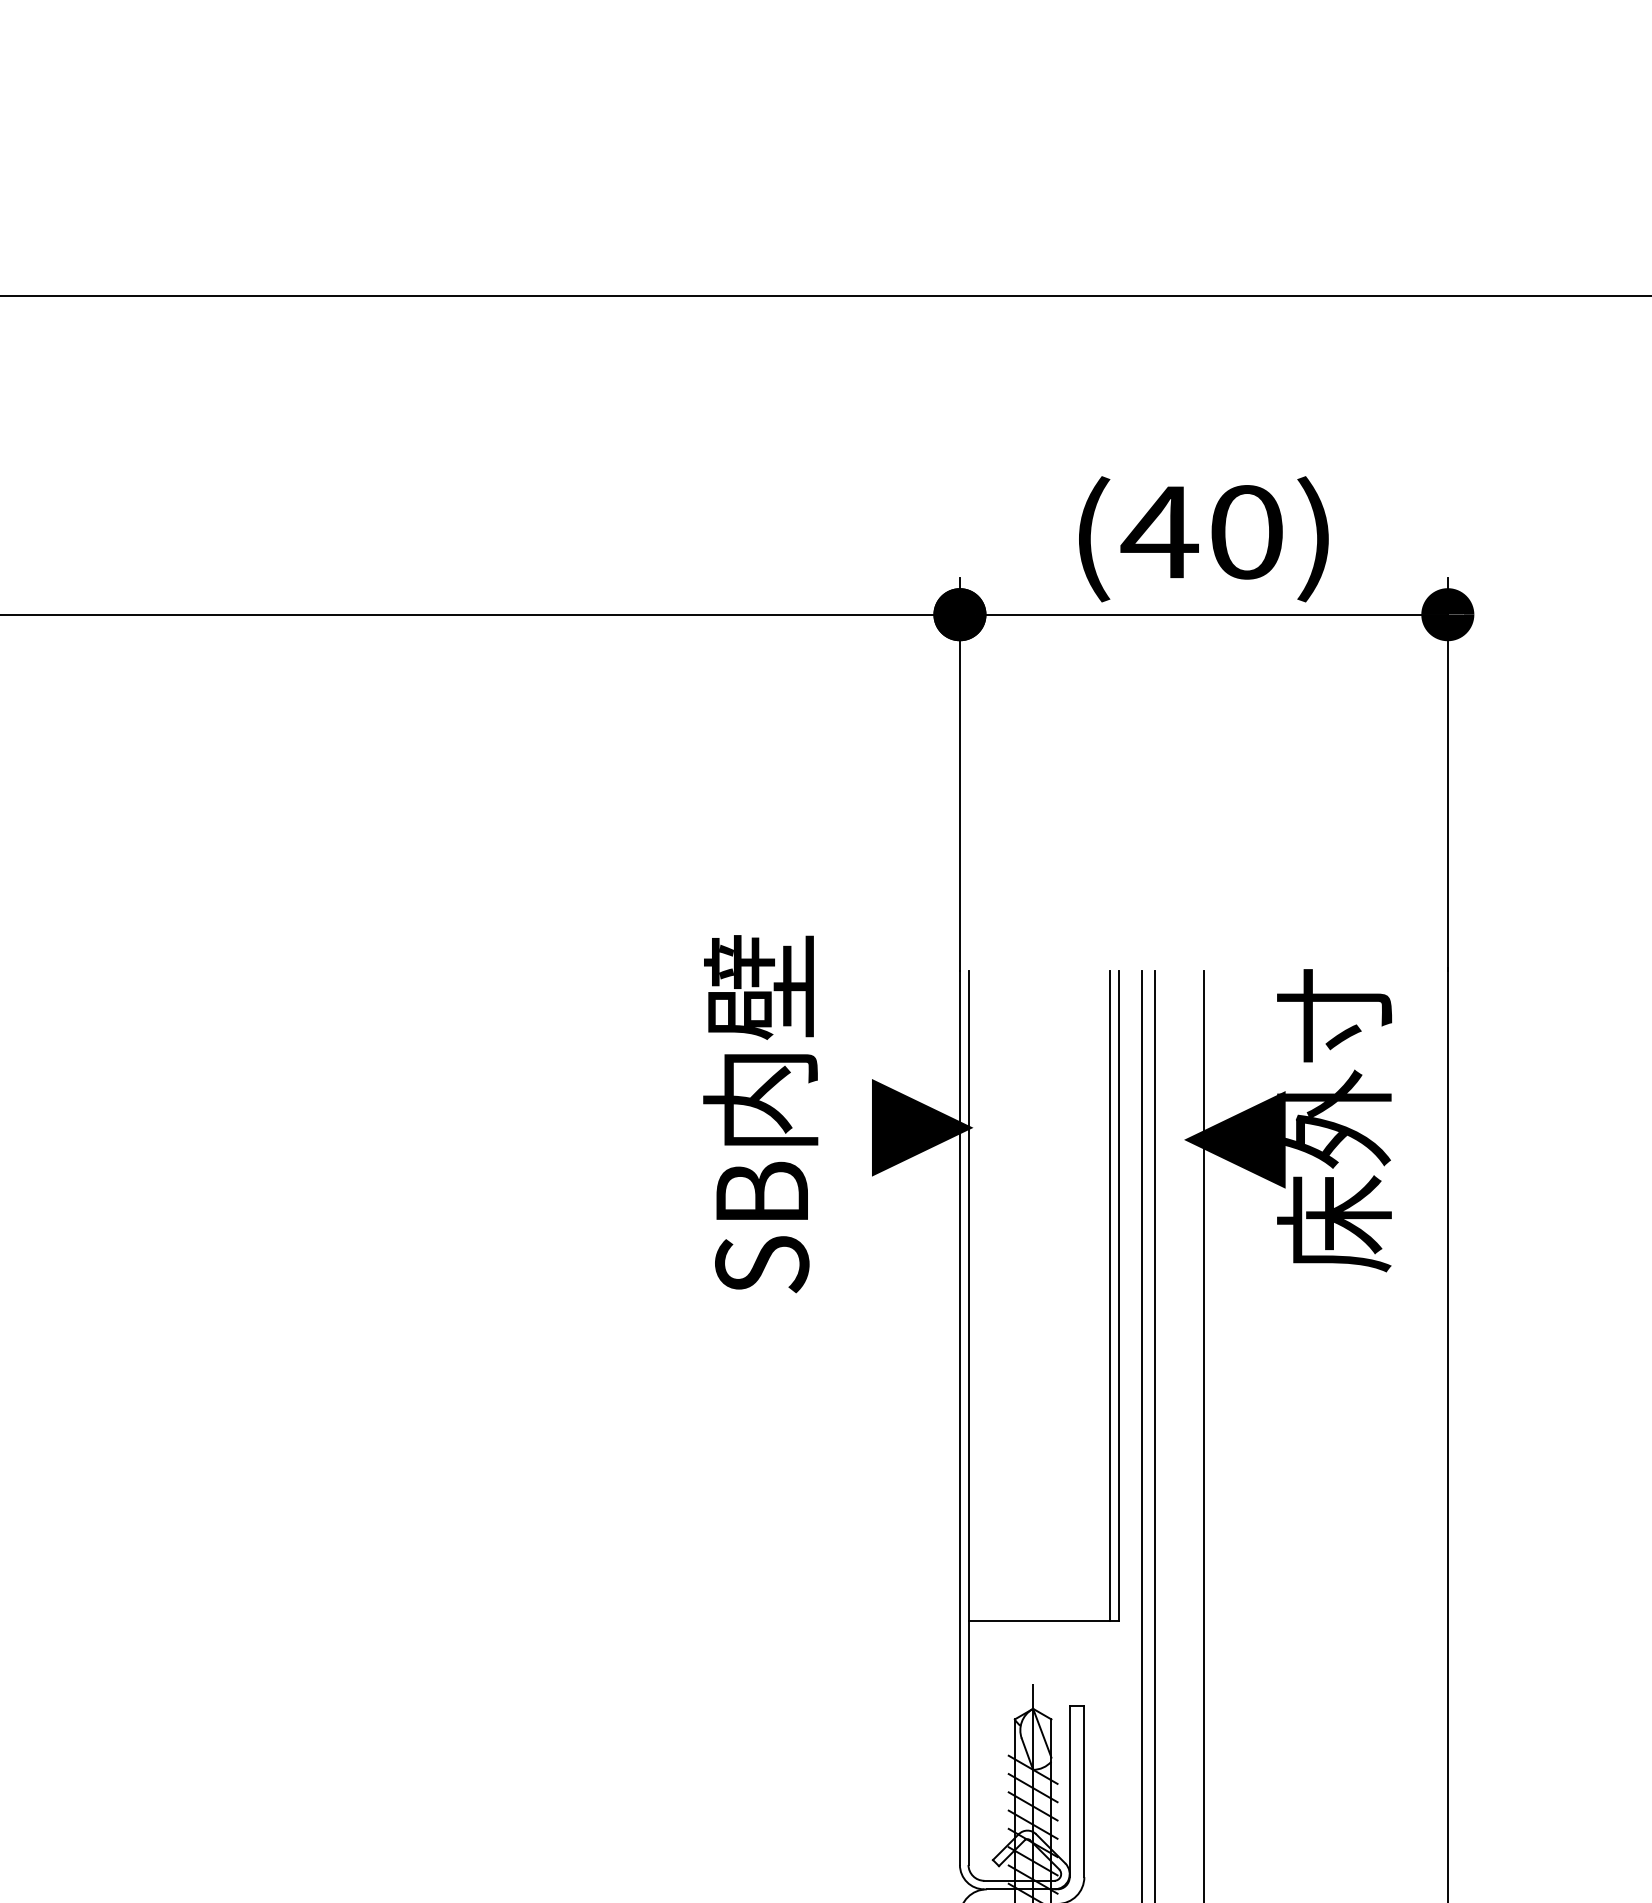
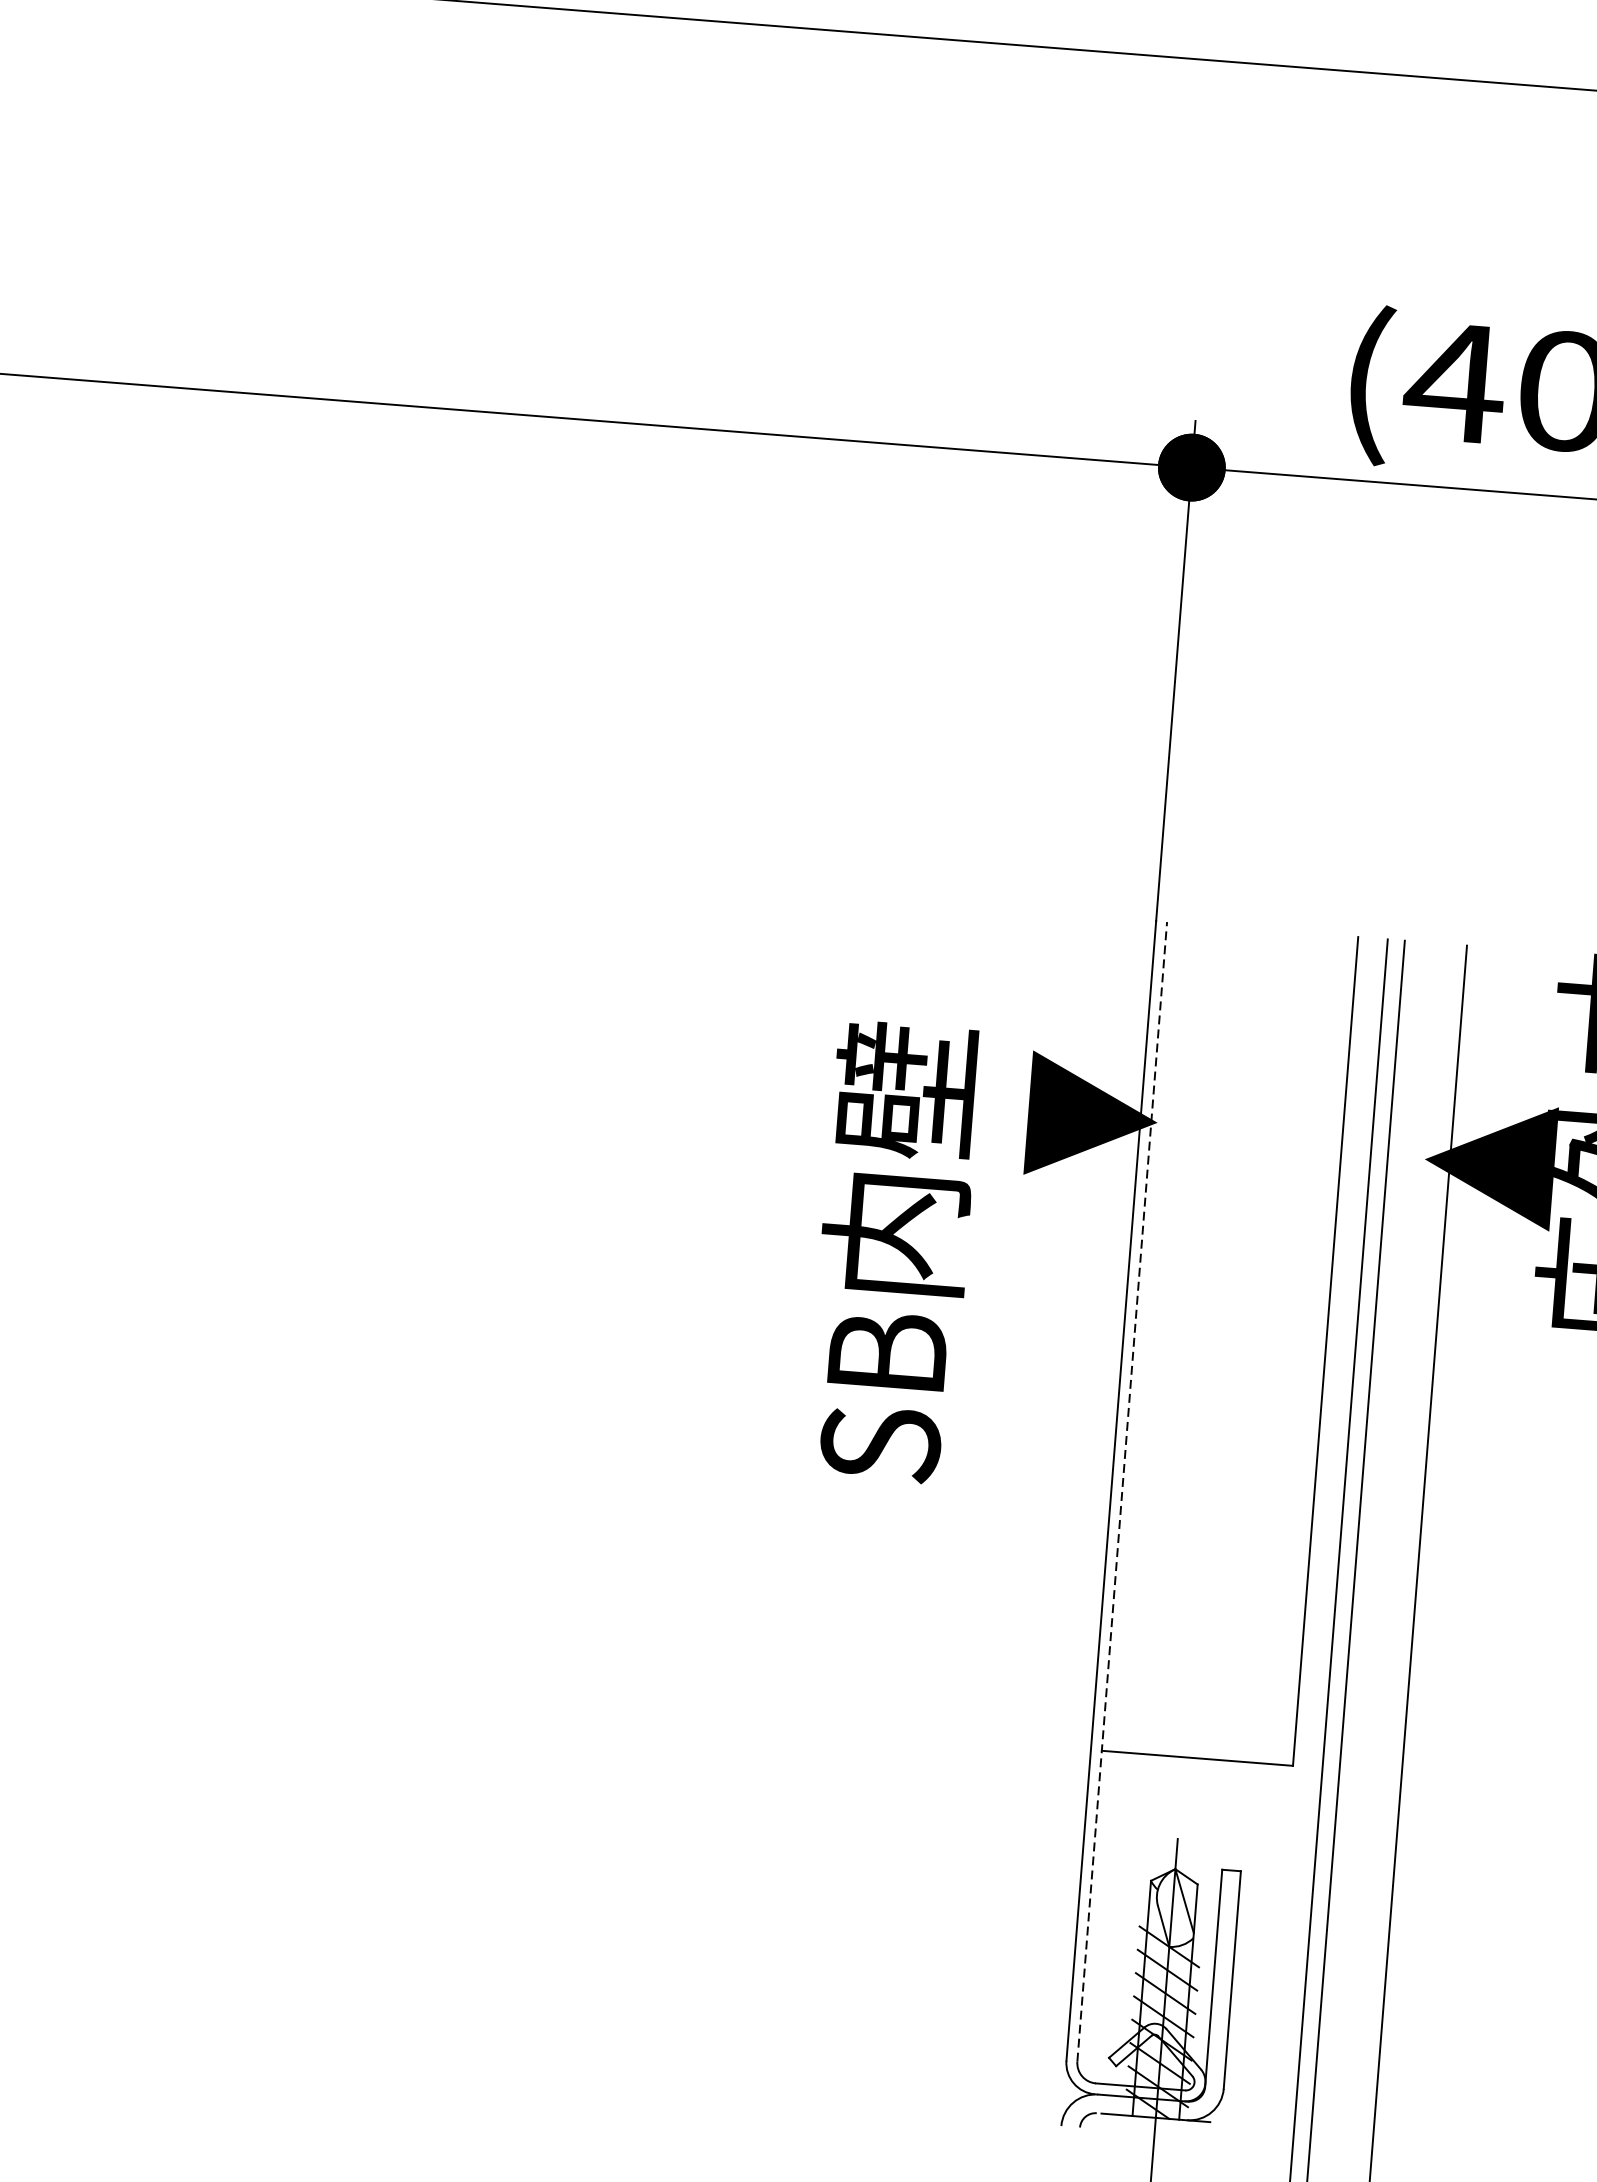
text: (760, 1114) -> (893, 1252), moved
line: (1109, 1295) -> (1314, 1350), removed
line: (968, 1417) -> (1122, 1491), solid -> dashed

